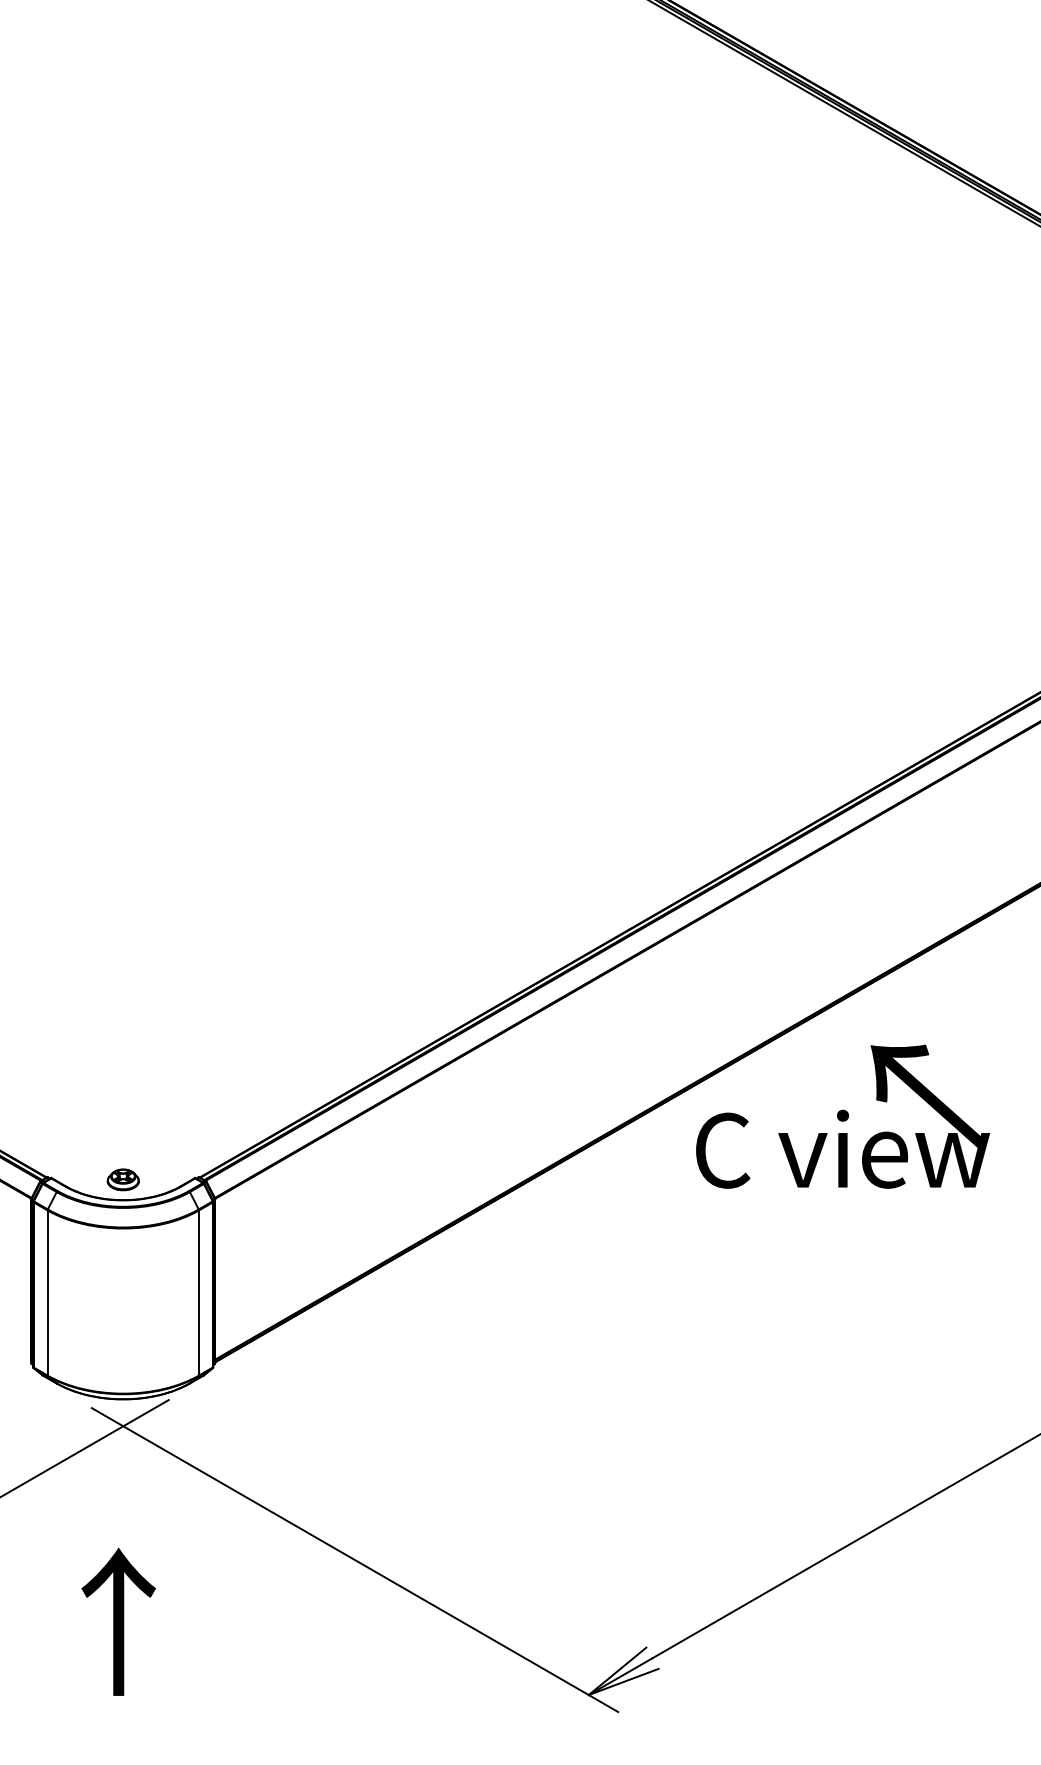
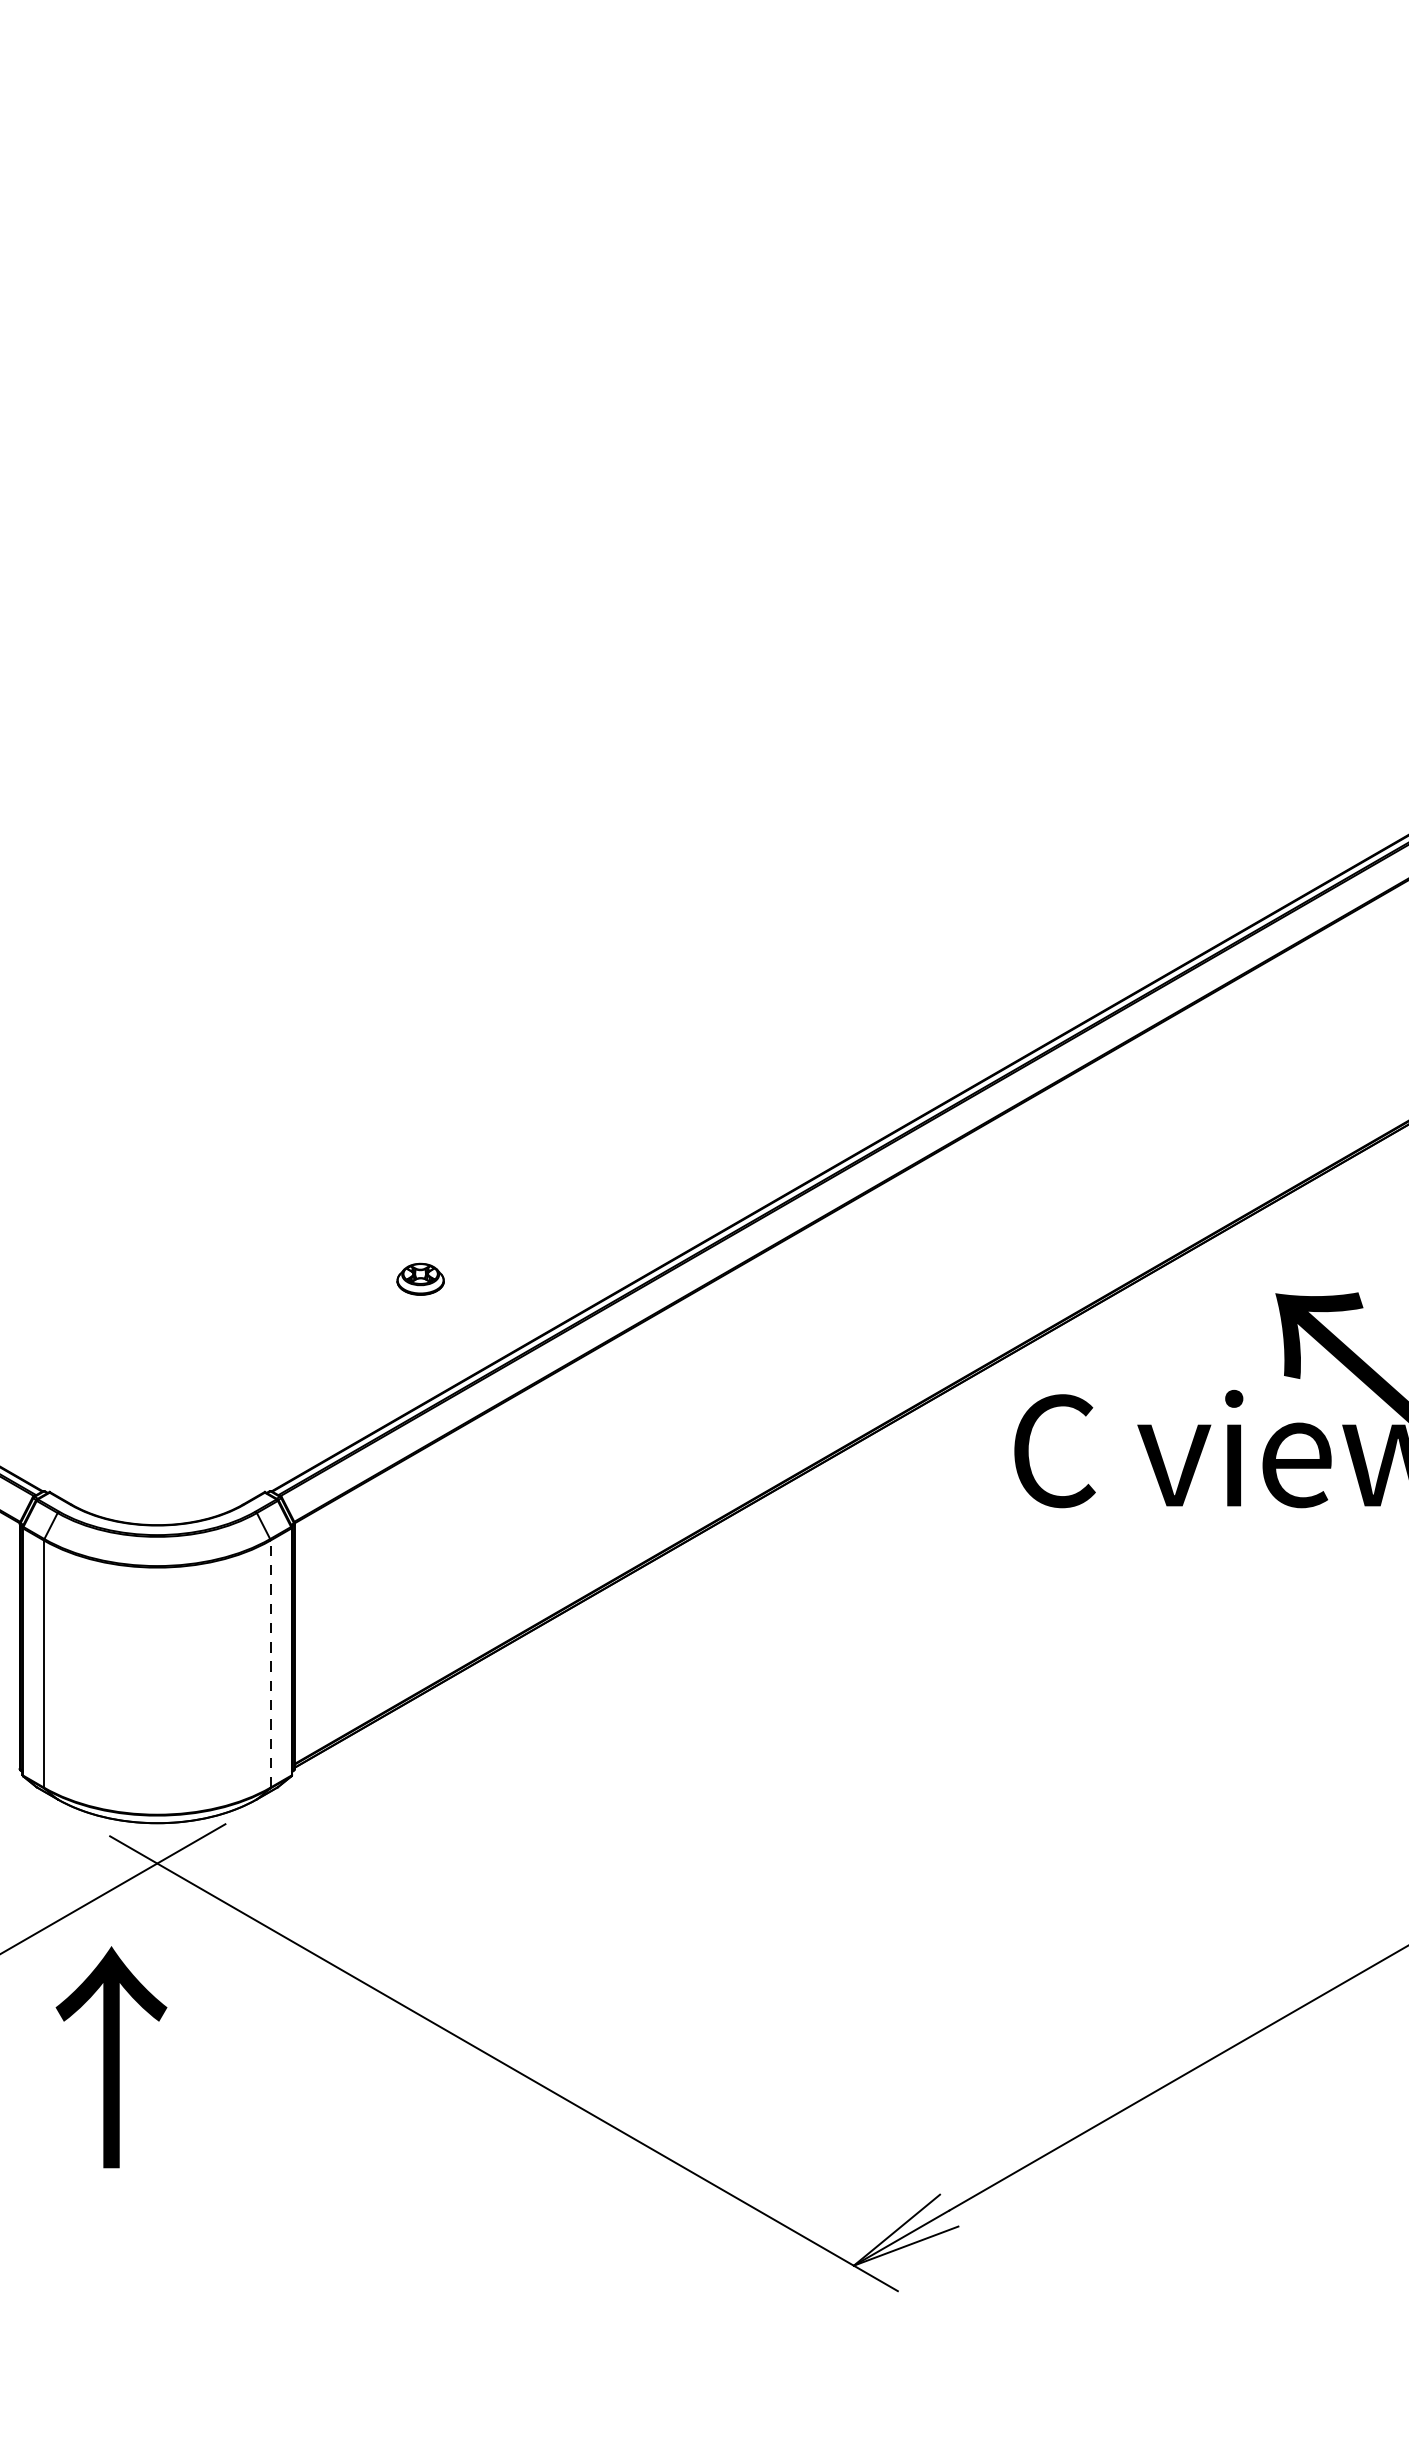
part: (122, 1179) -> (419, 1278), moved
line: (199, 1293) -> (271, 1664), solid -> dashed
text: (118, 1621) -> (111, 2056), moved

